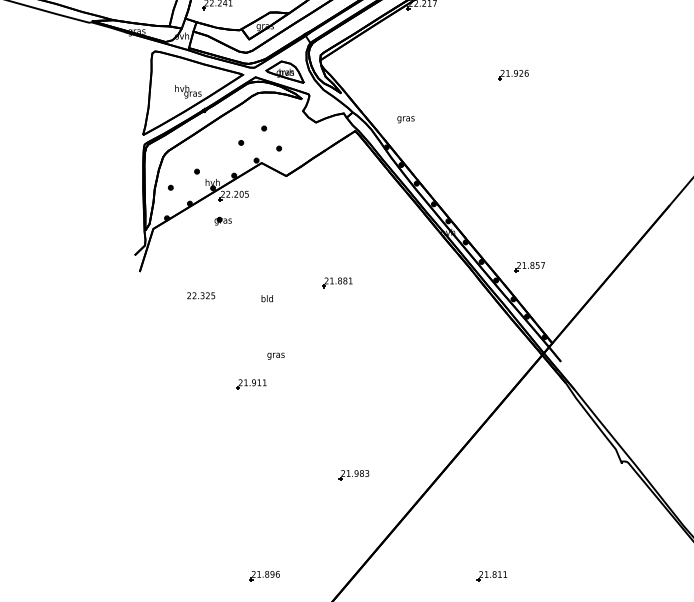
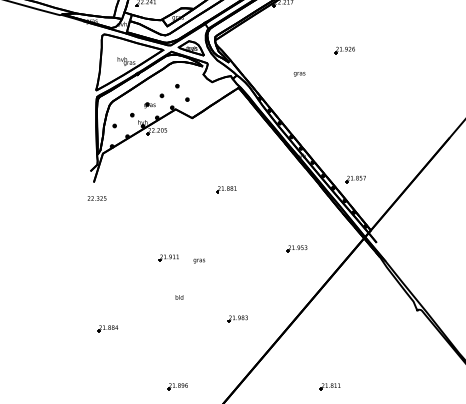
text: (405, 120) -> (299, 74), moved
part: (222, 221) -> (149, 105), moved
text: (200, 295) -> (96, 198), moved
text: (267, 298) -> (179, 297), moved
text: (276, 355) -> (199, 260), moved
part: (441, 370) -> (296, 248), added
part: (160, 489) -> (107, 328), added

